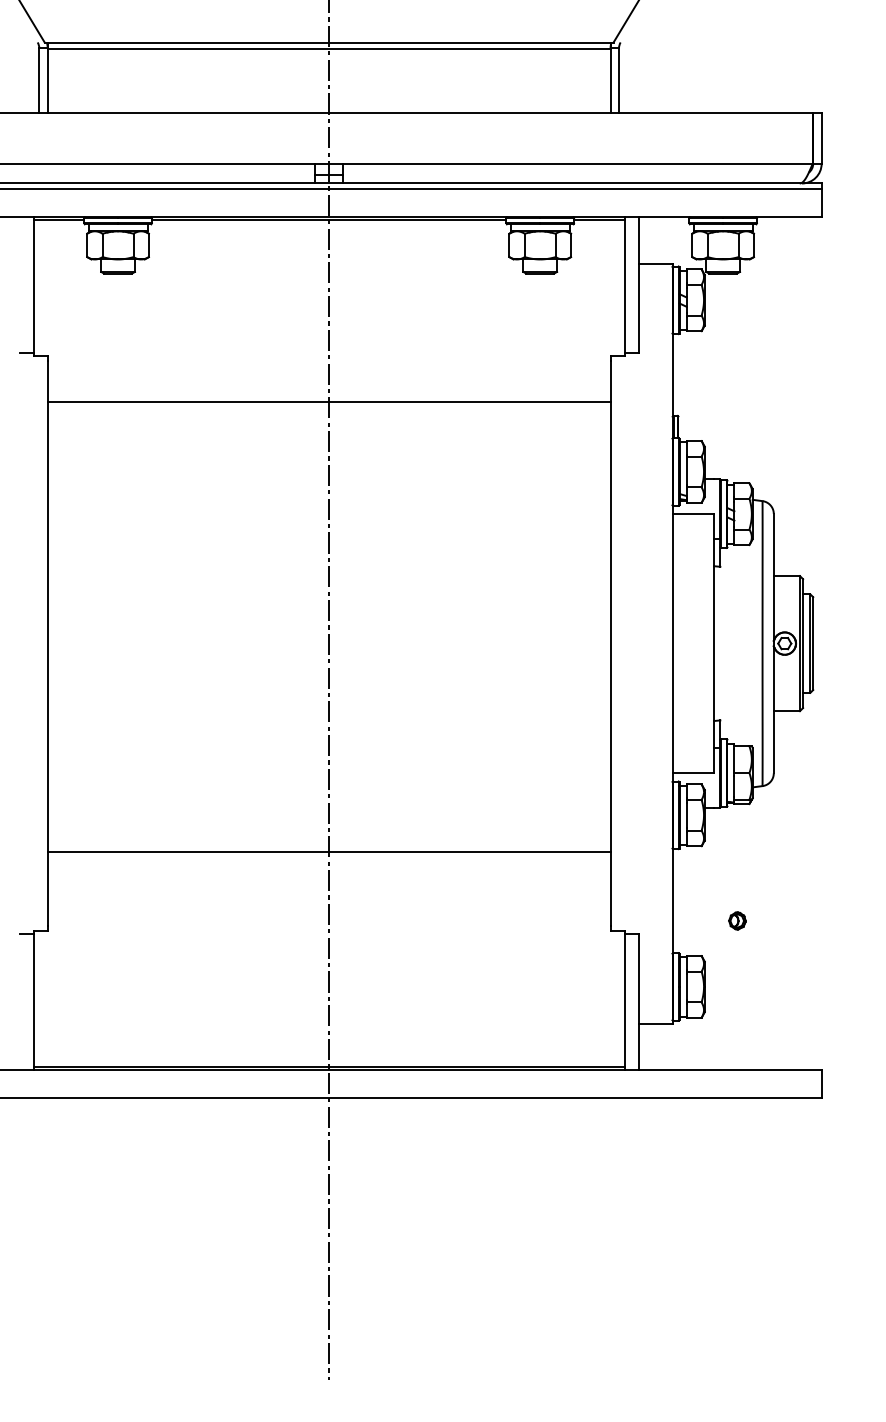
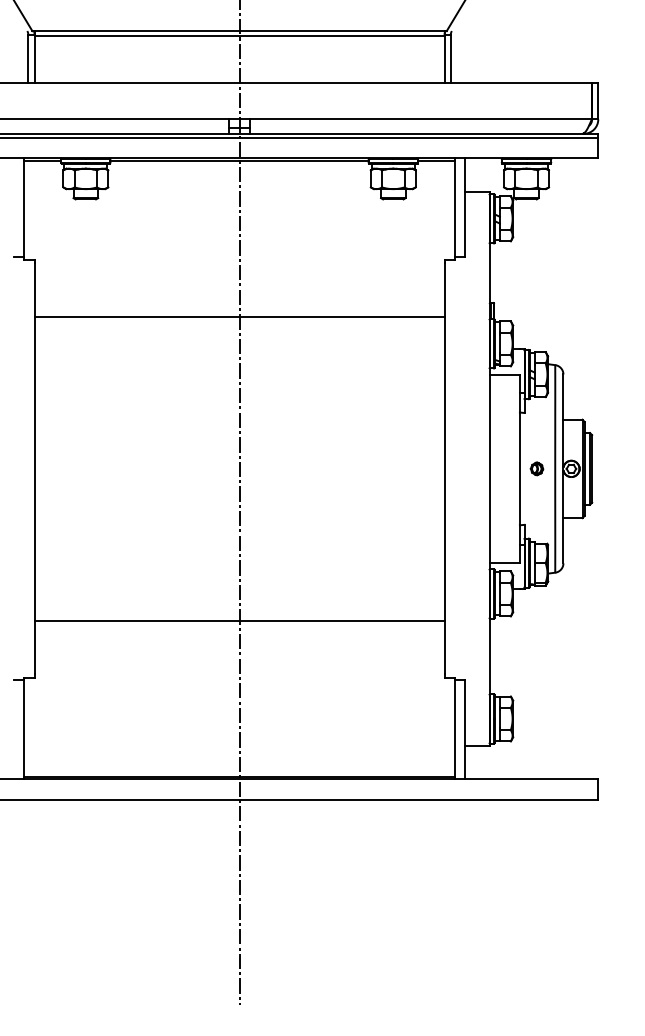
line: (329, 401) -> (239, 316), moved
part: (736, 920) -> (536, 468), moved

